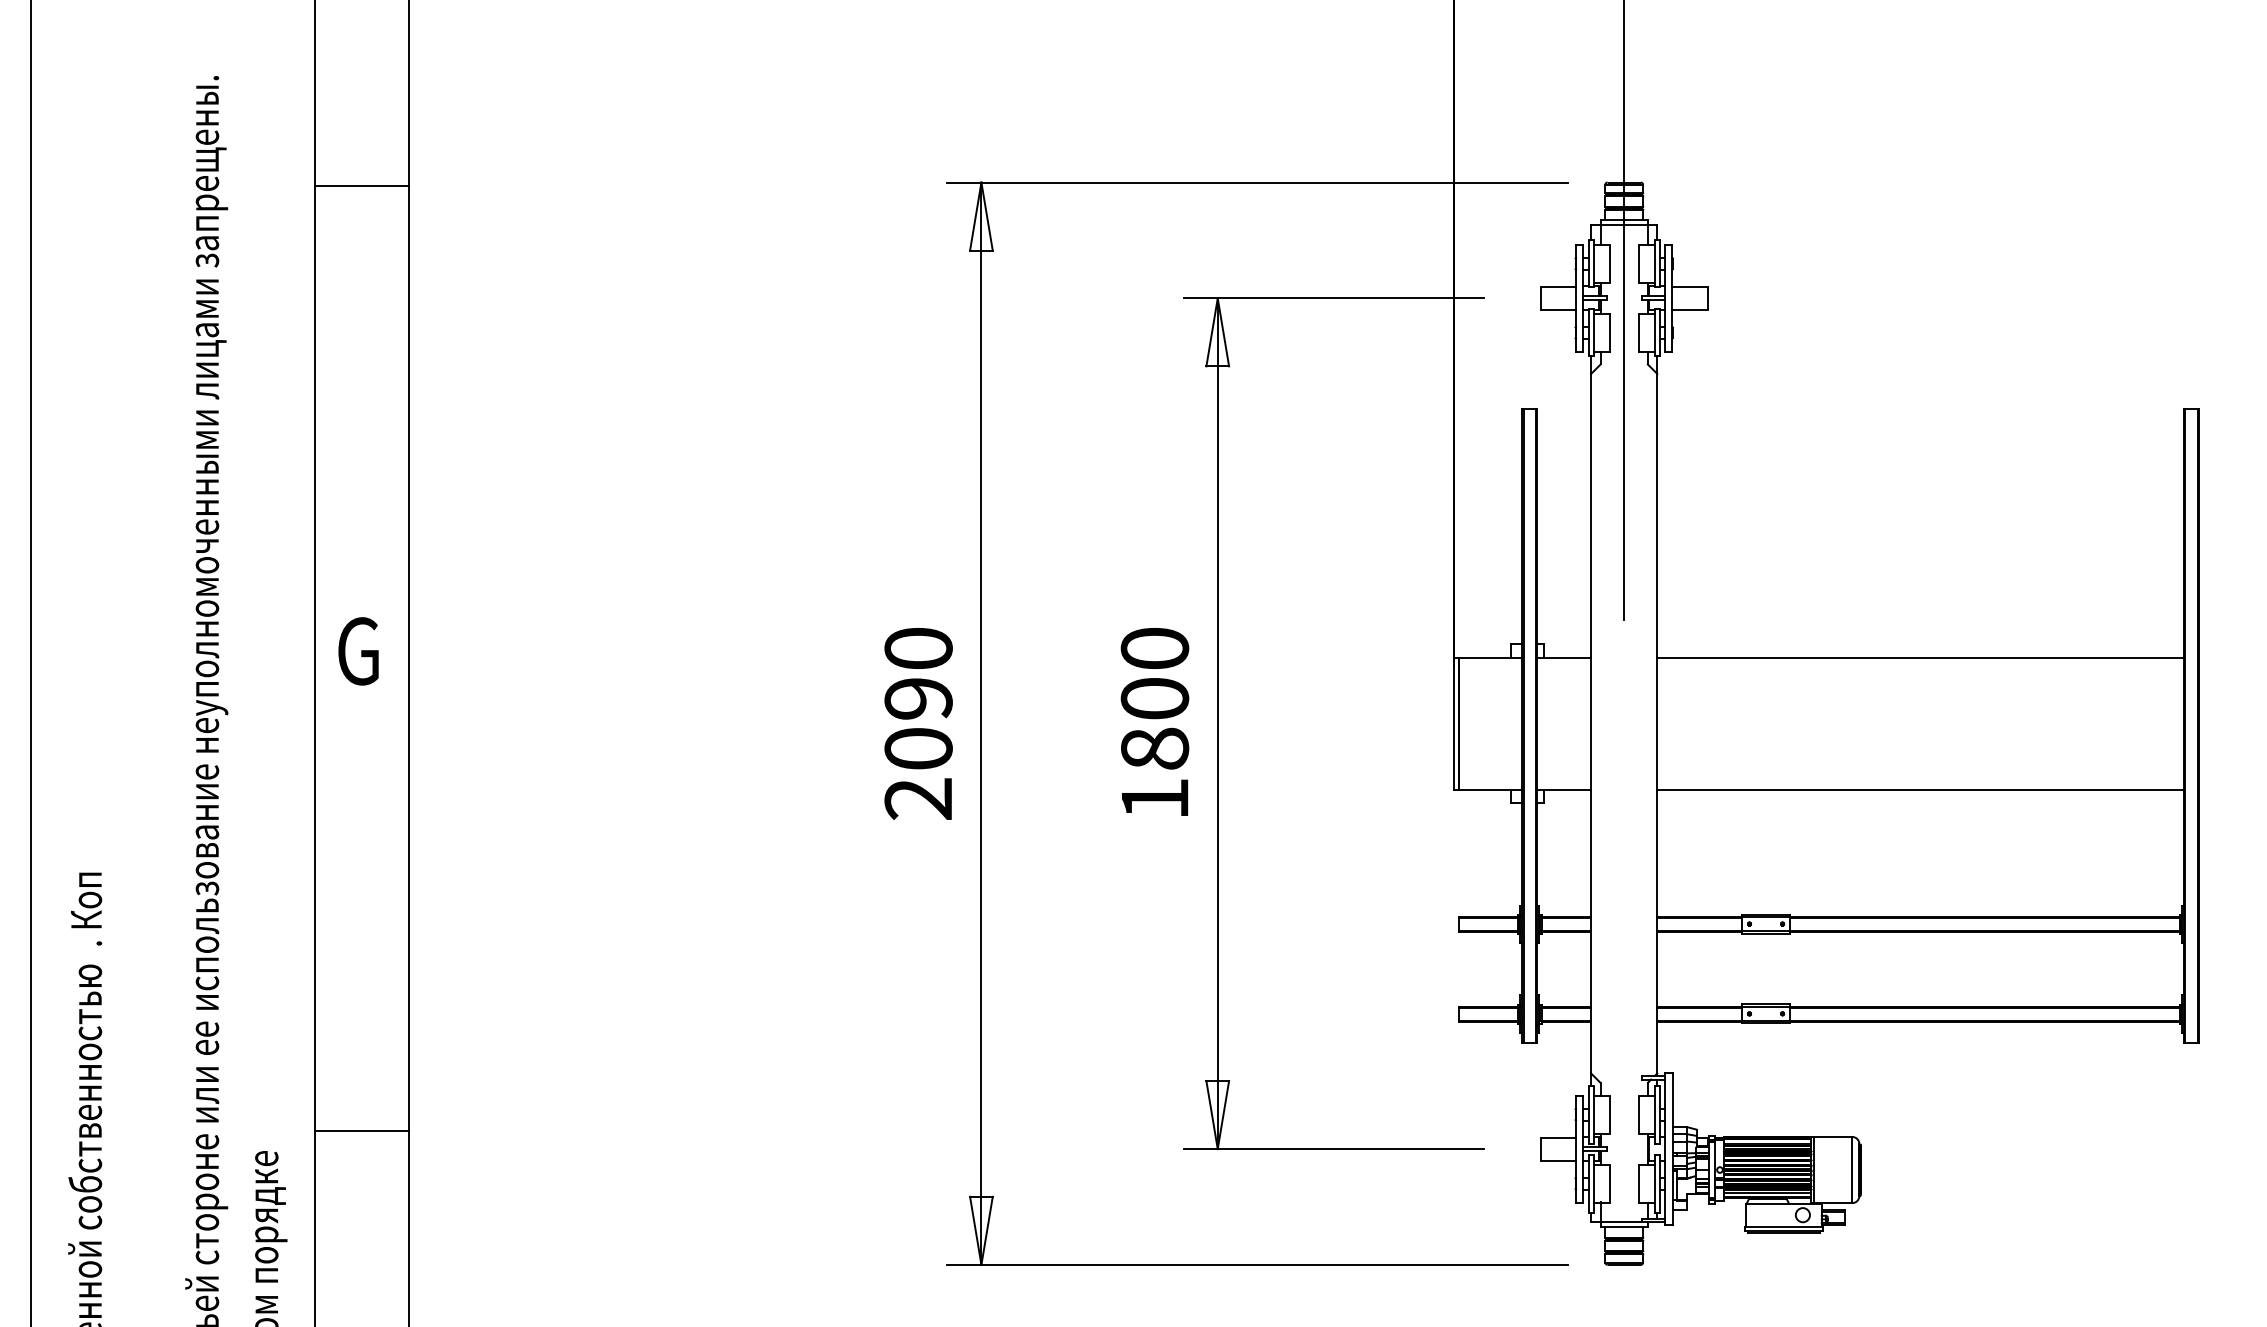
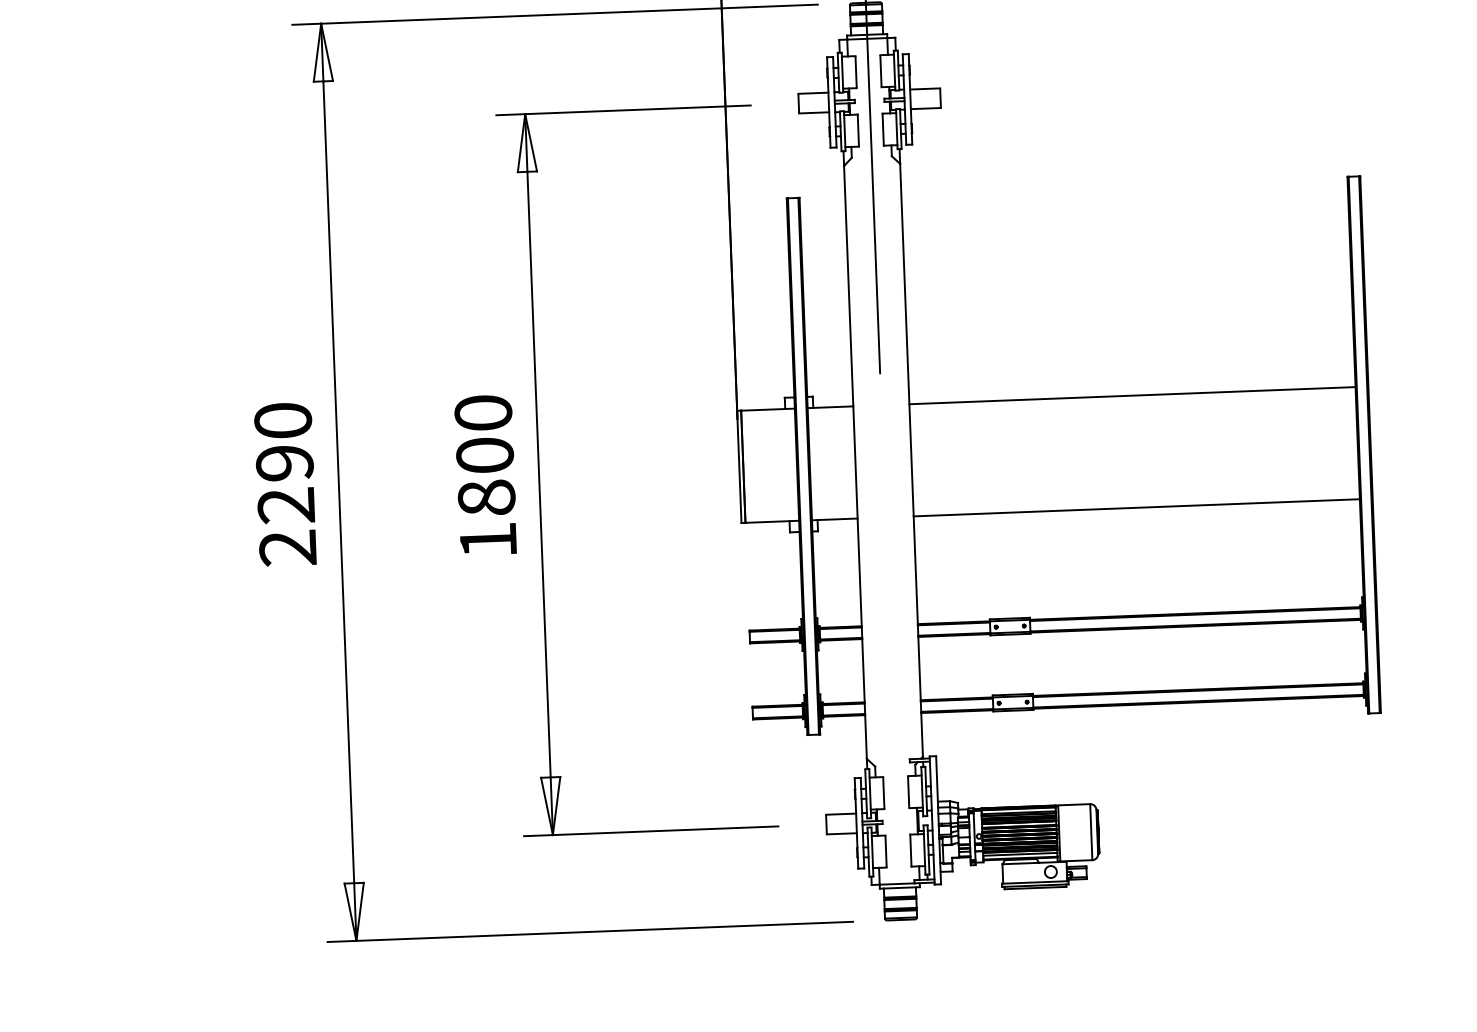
text: (918, 748) -> (286, 505), 2090 -> 2290

